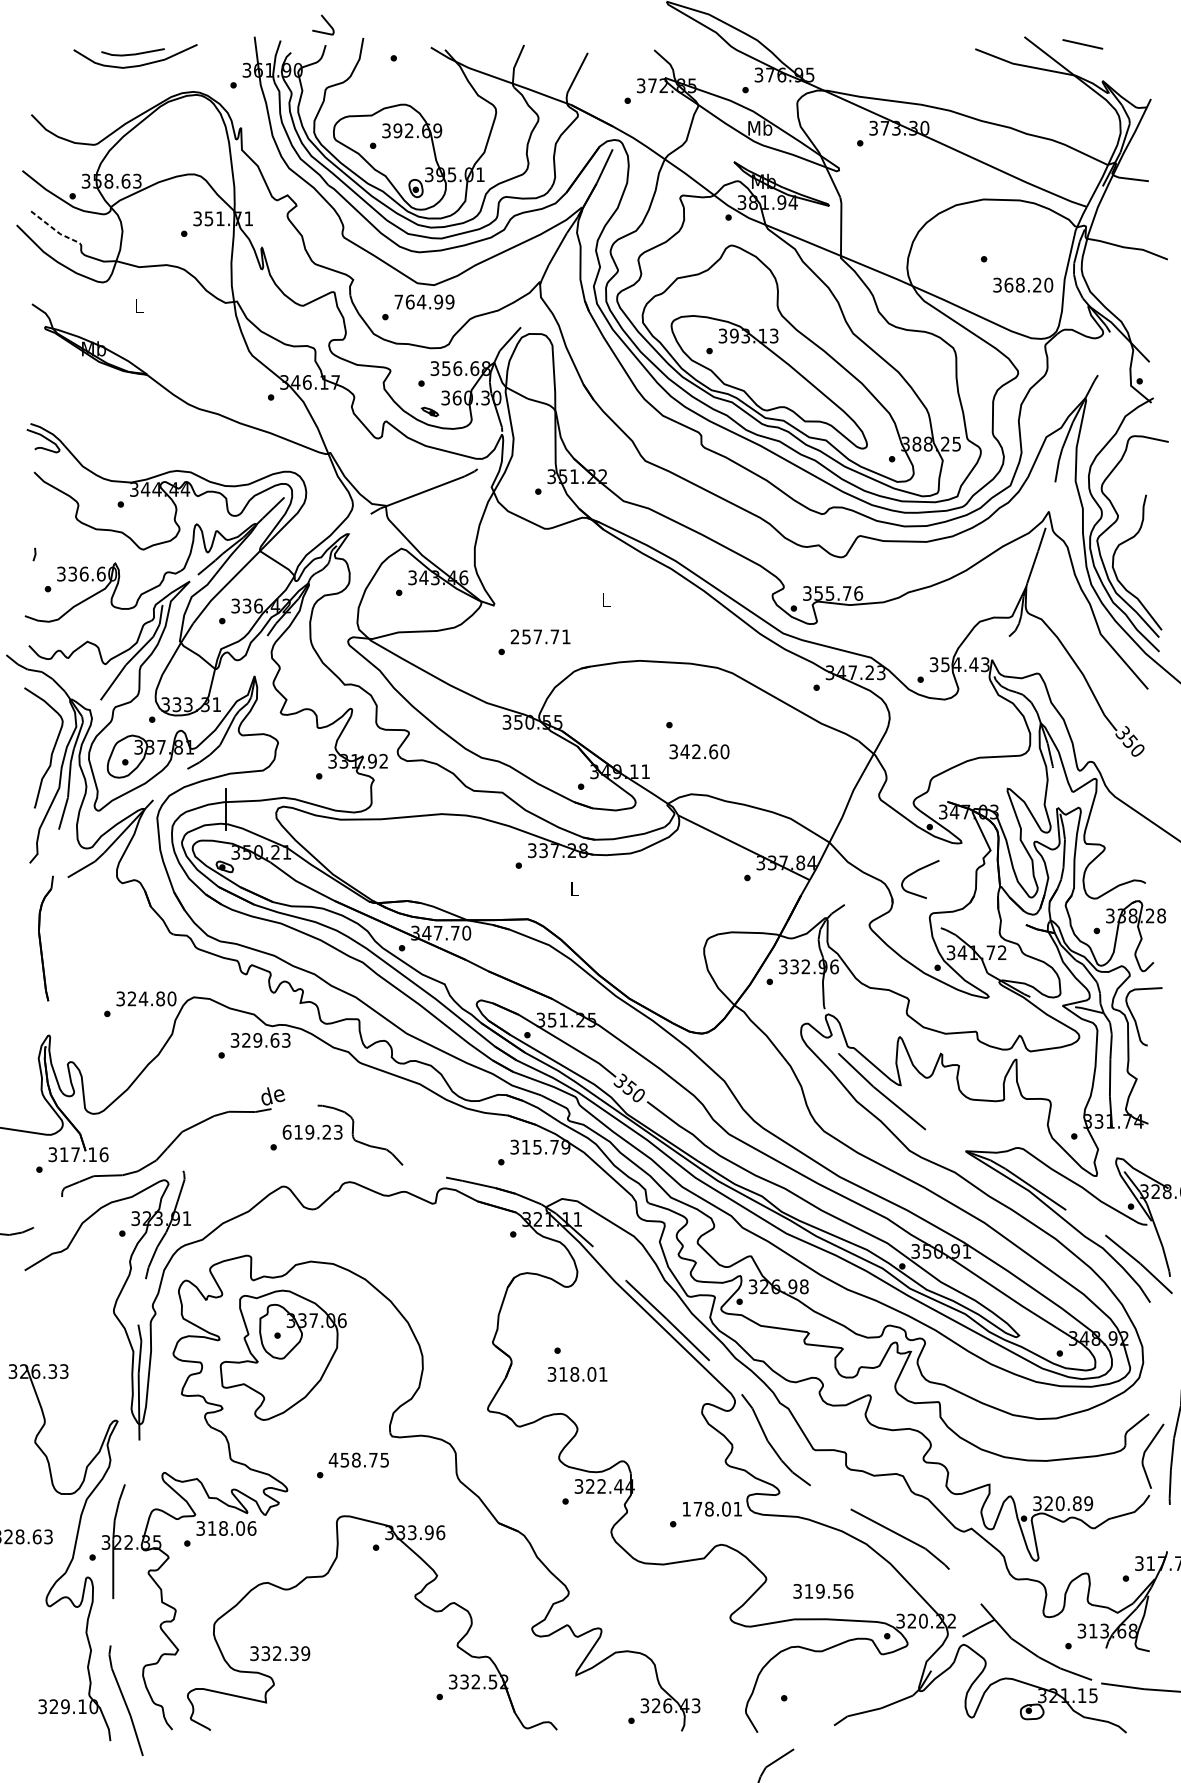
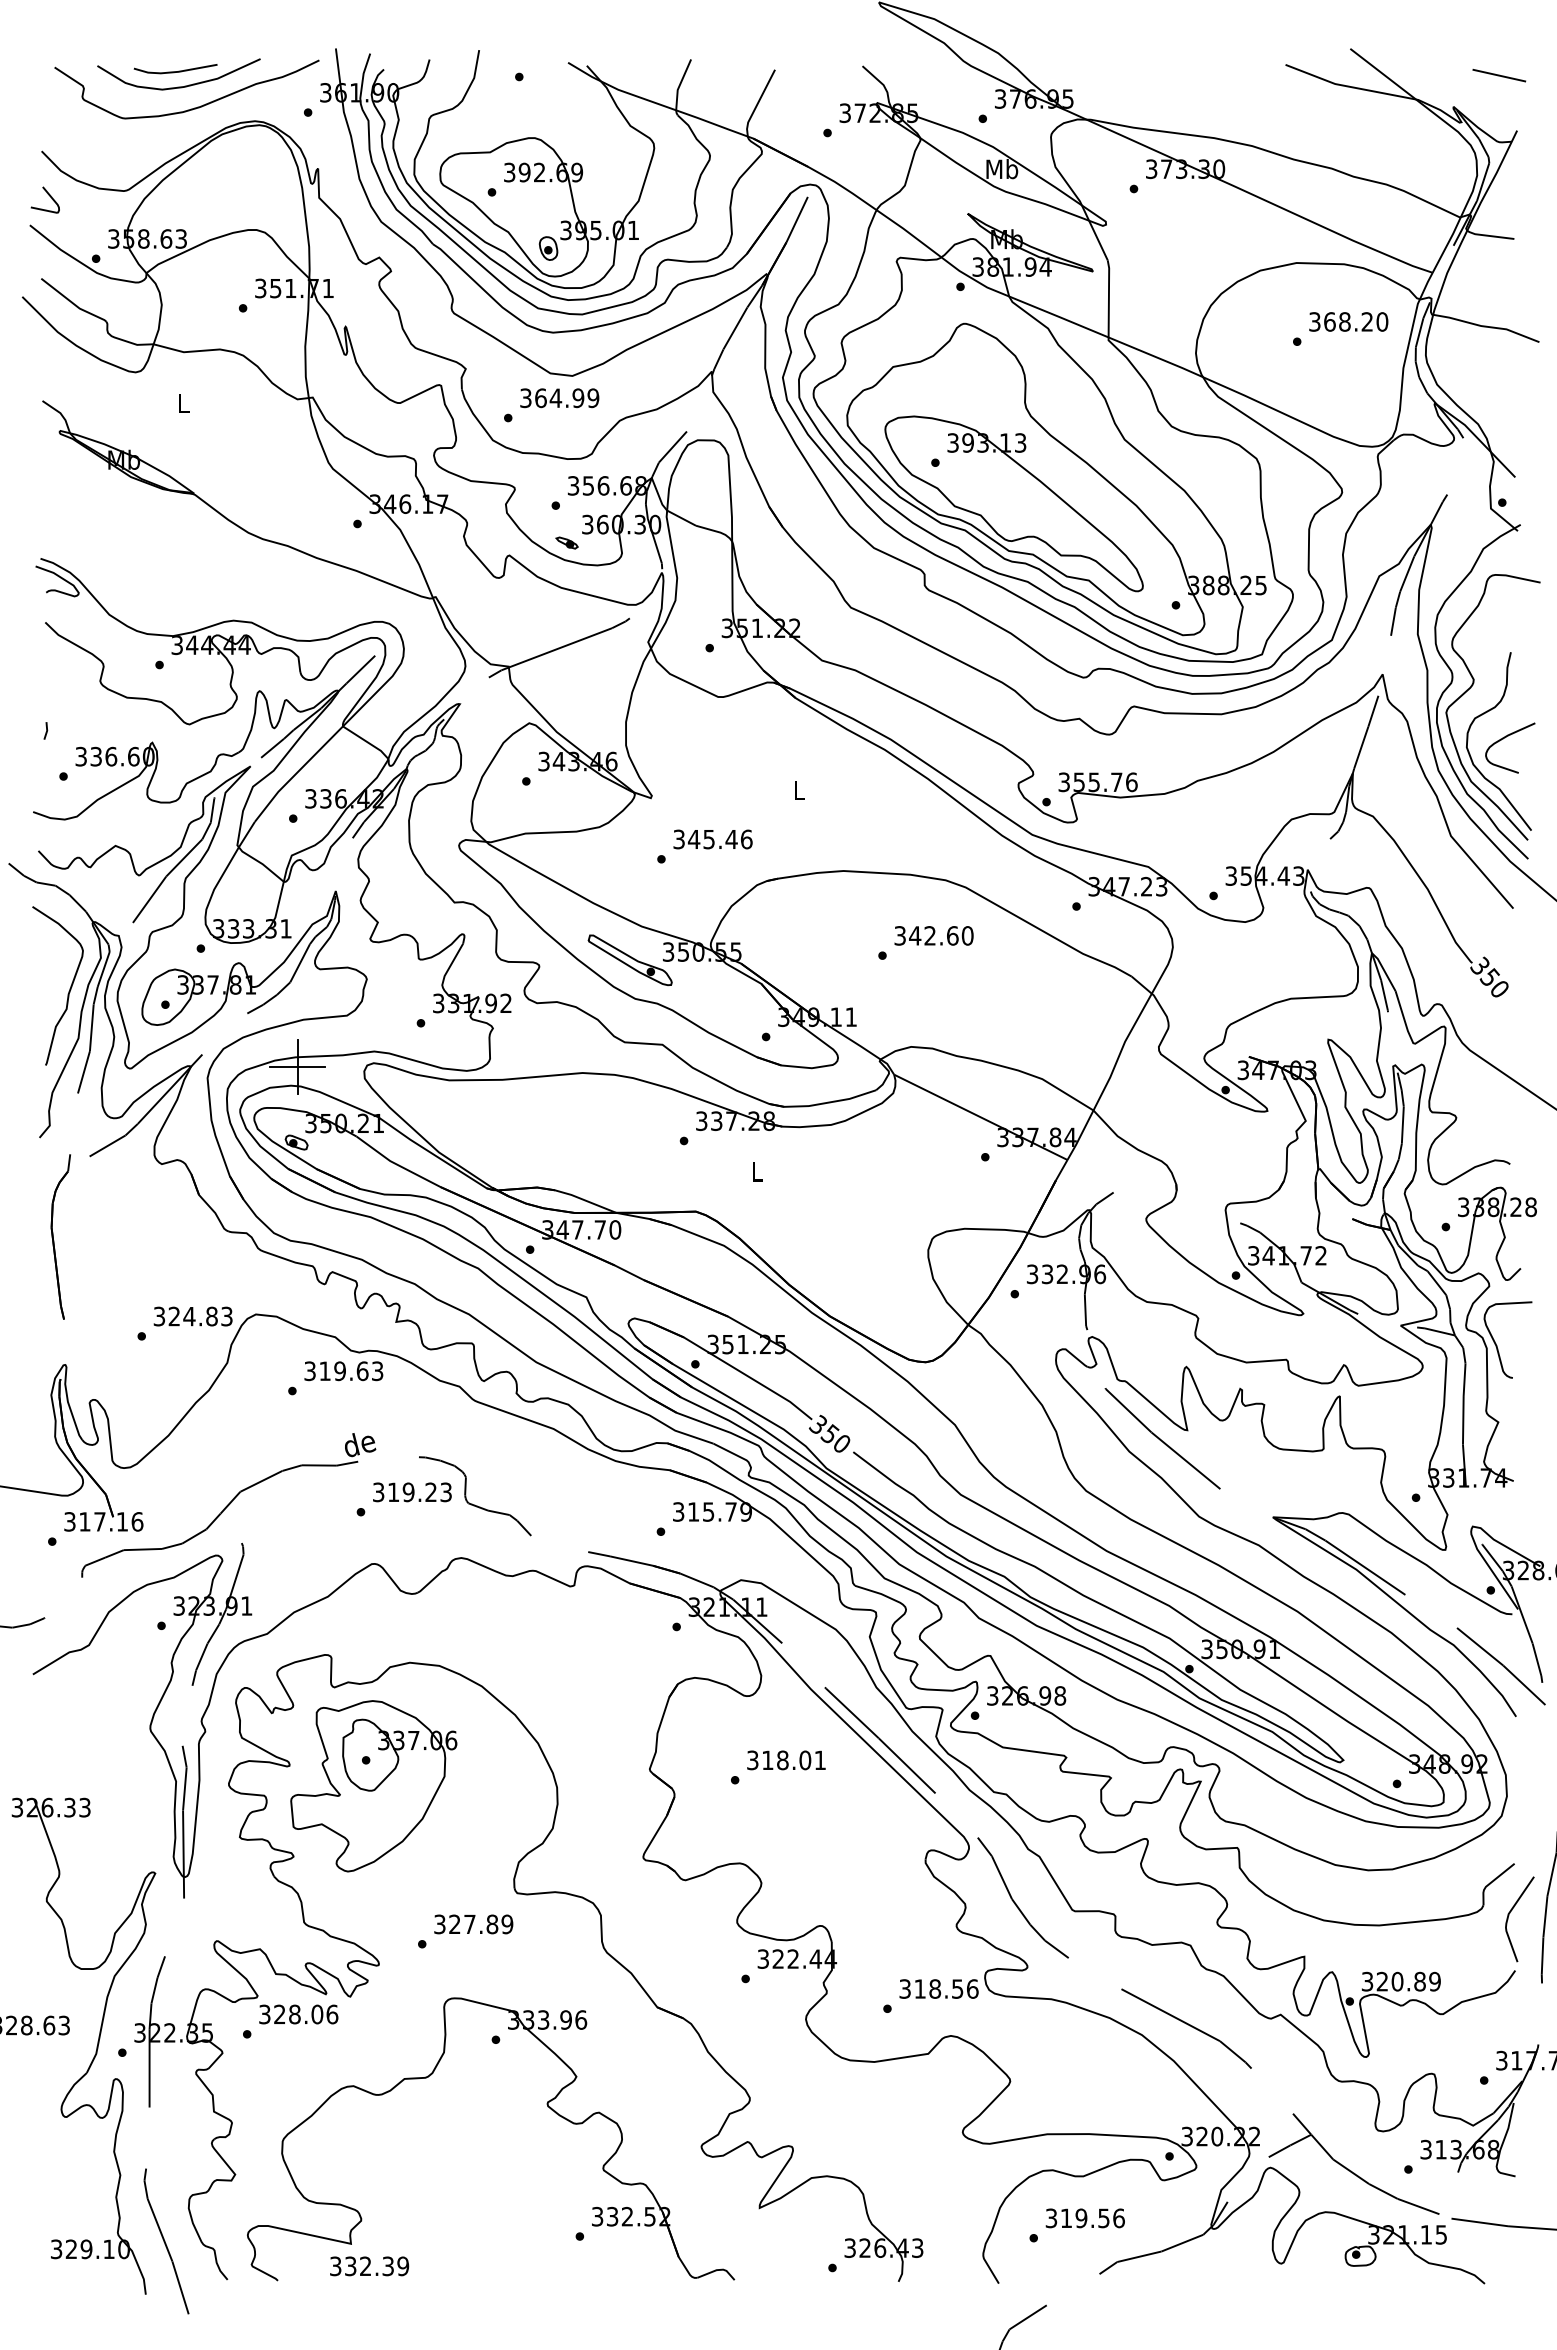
curve: (325, 21) -> (48, 195), moved
line: (1082, 44) -> (1499, 75), moved
curve: (145, 82) -> (191, 108), added
line: (55, 230) -> (73, 303), dashed -> solid
text: (1023, 284) -> (1348, 321), moved
text: (398, 302) -> (525, 398), 764.99 -> 364.99
text: (540, 636) -> (712, 839), 257.71 -> 345.46
part: (477, 728) -> (629, 960), added
text: (699, 751) -> (933, 935), moved
line: (225, 809) -> (297, 1067), added
curve: (916, 872) -> (1505, 738), moved
text: (171, 998) -> (226, 1316), 324.80 -> 324.83
text: (246, 1039) -> (324, 1370), 329.63 -> 319.63
text: (286, 1132) -> (378, 1492), 619.23 -> 319.23
text: (577, 1374) -> (786, 1760), moved
text: (359, 1460) -> (473, 1924), 458.75 -> 327.89
text: (711, 1508) -> (938, 1988), 178.01 -> 318.56
text: (211, 1527) -> (279, 2013), 318.06 -> 328.06
text: (822, 1591) -> (1084, 2218), moved
text: (280, 1653) -> (369, 2266), moved

